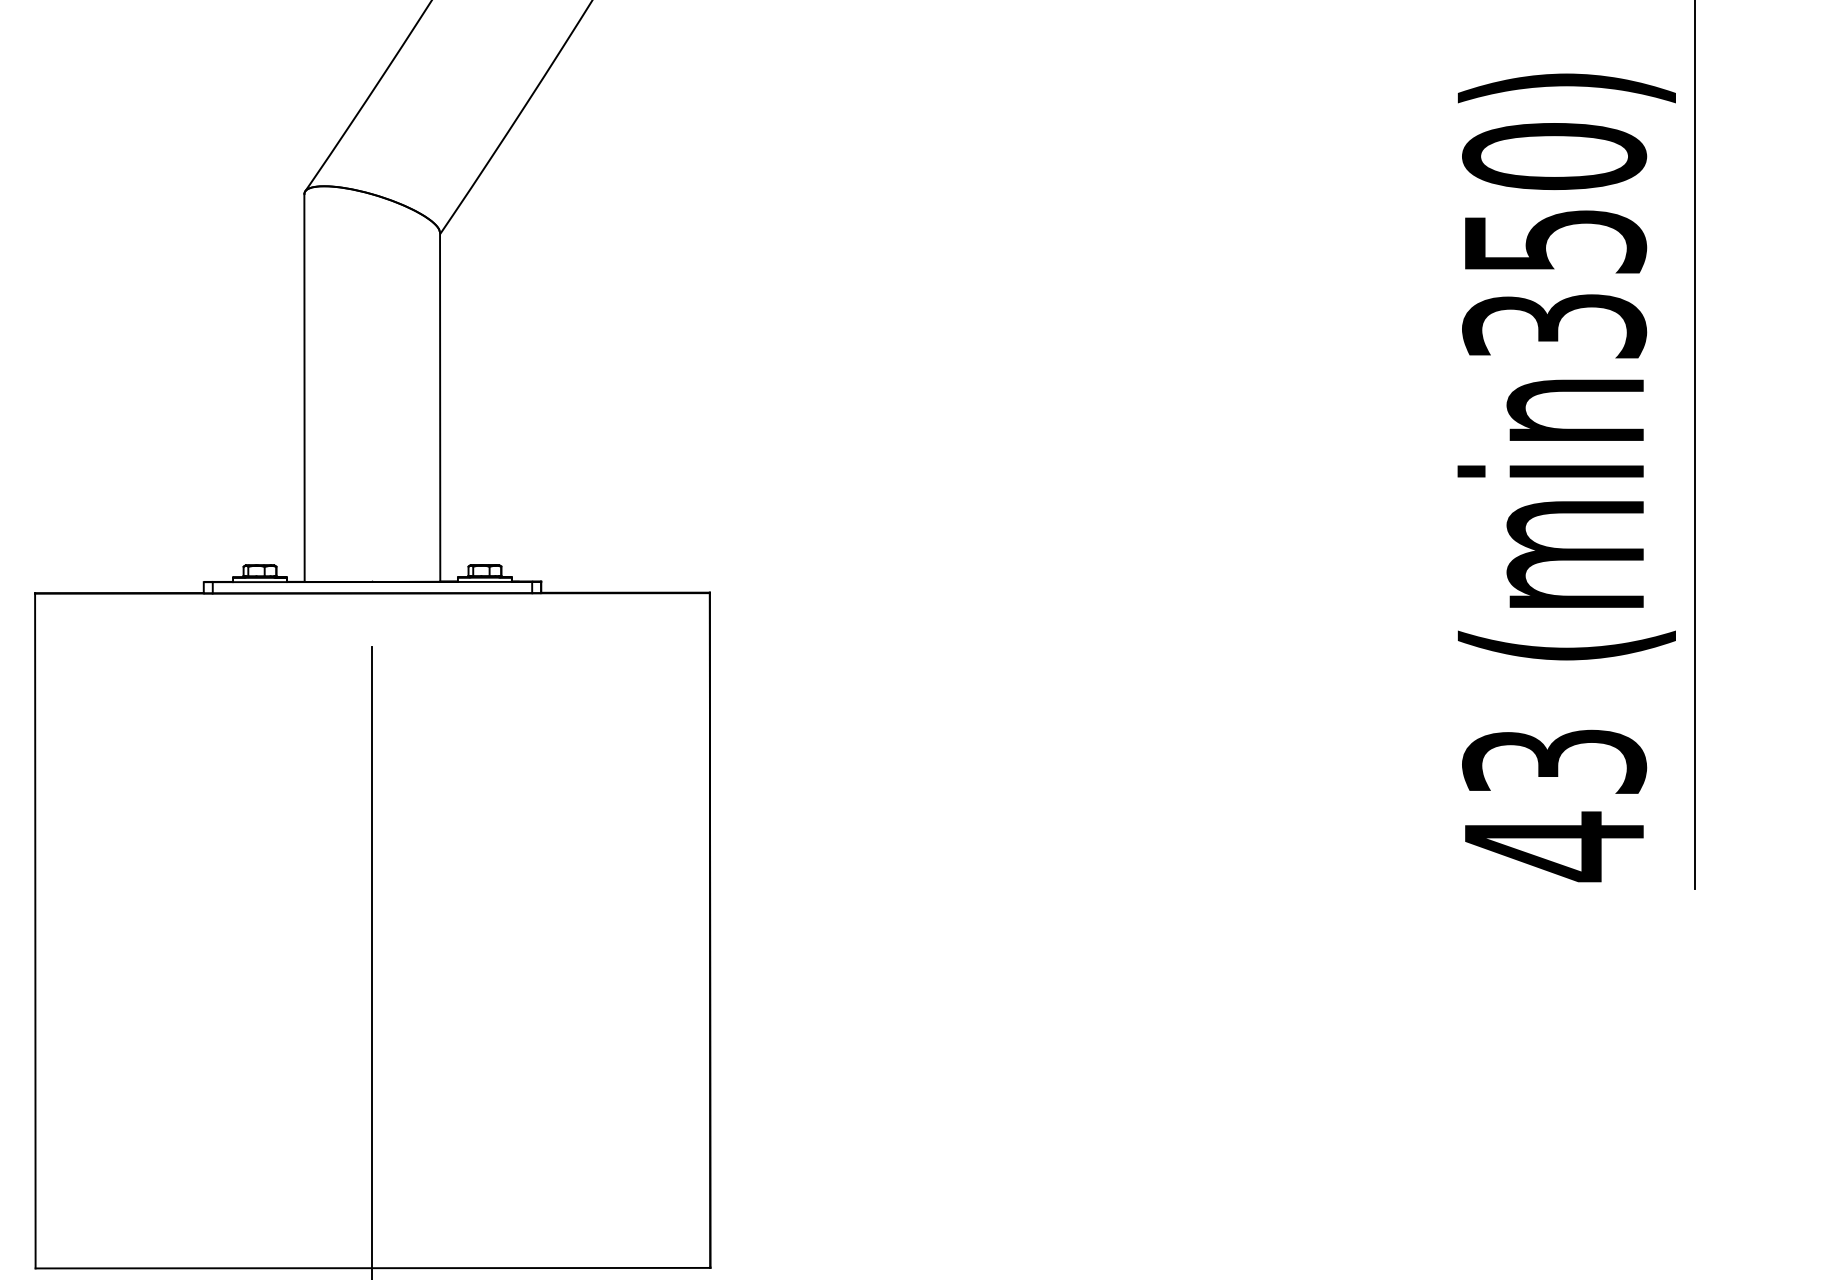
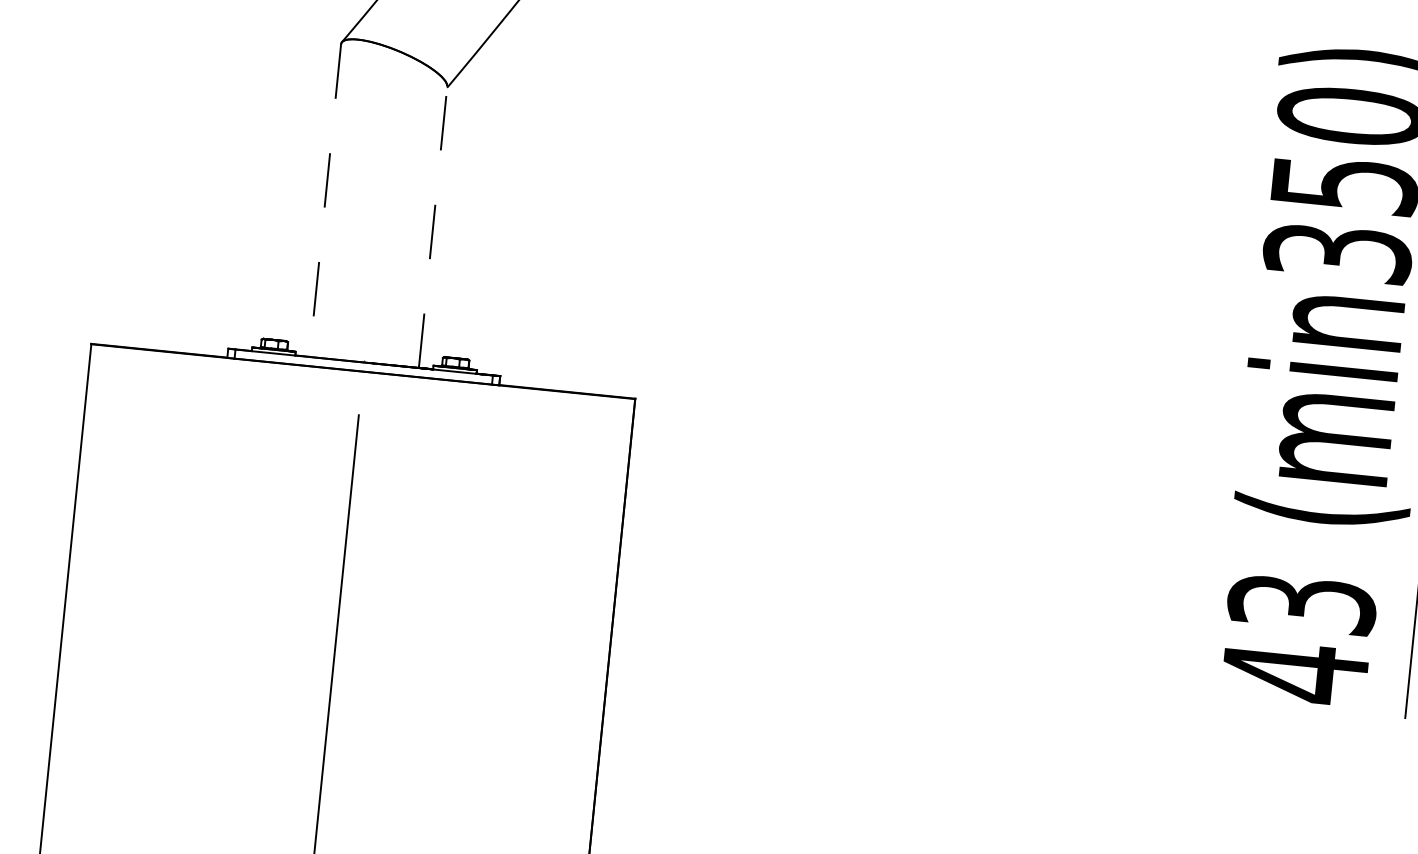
line: (304, 388) -> (325, 200), solid -> dashed
line: (440, 406) -> (433, 226), solid -> dashed

